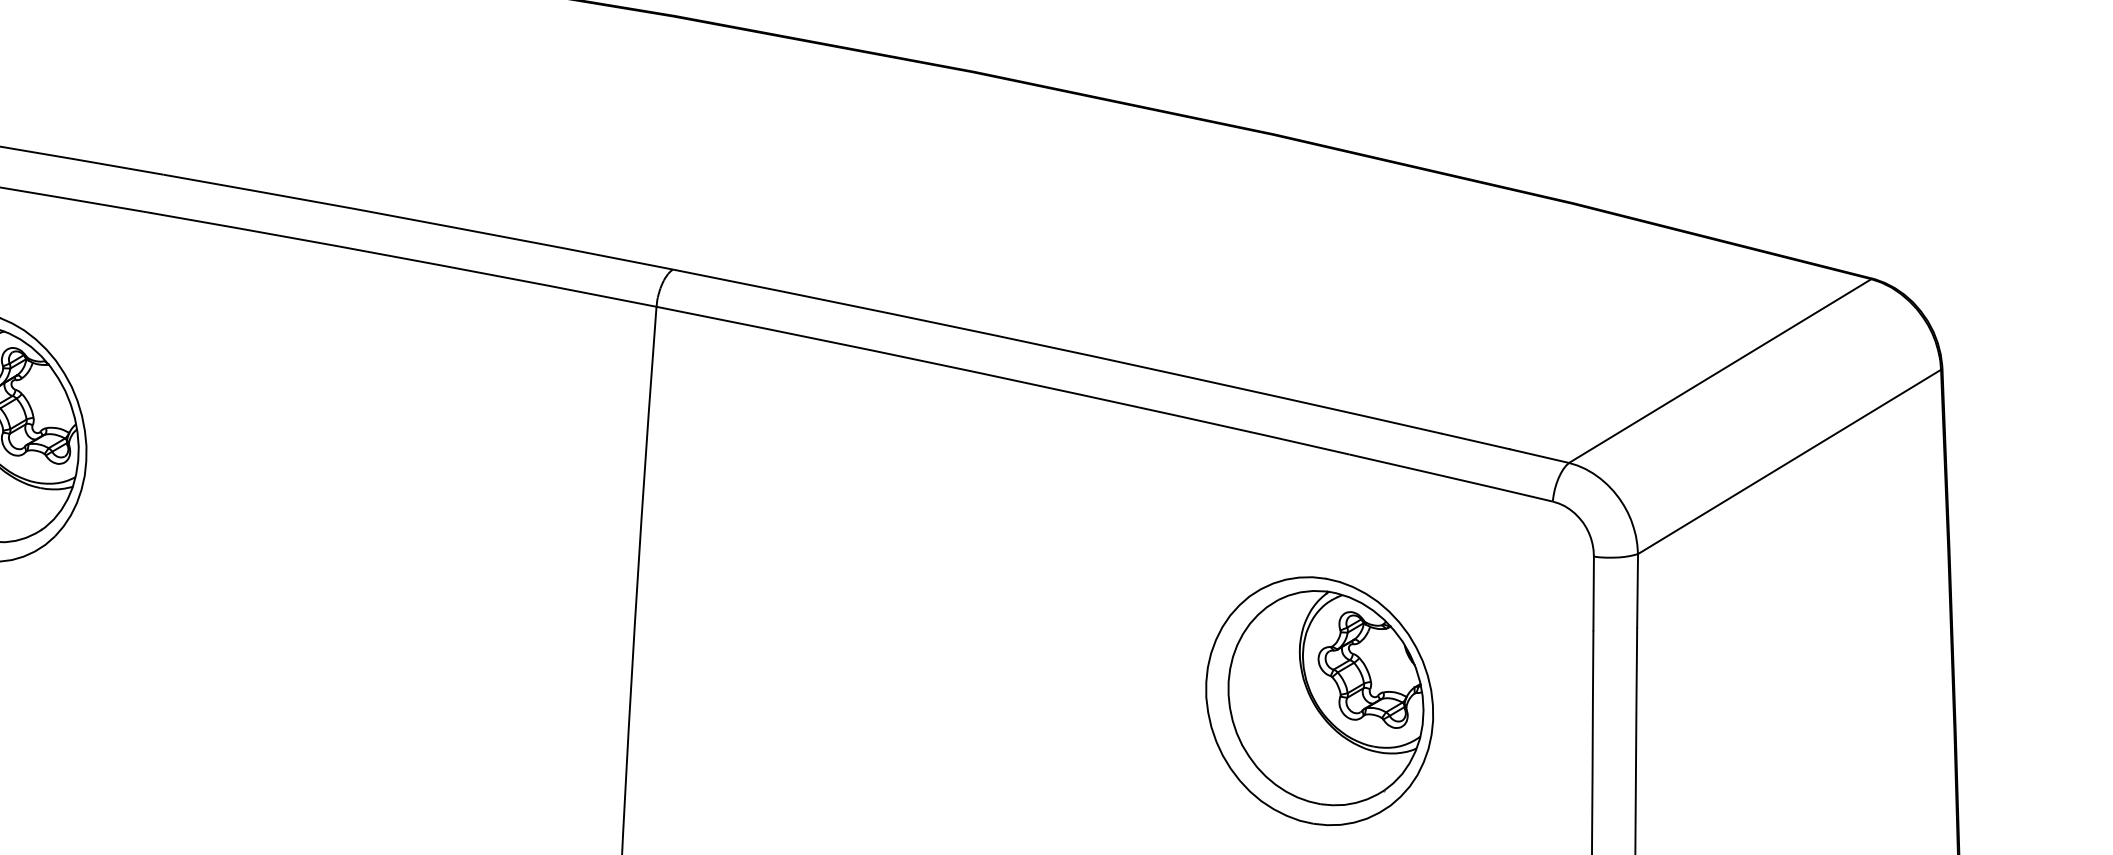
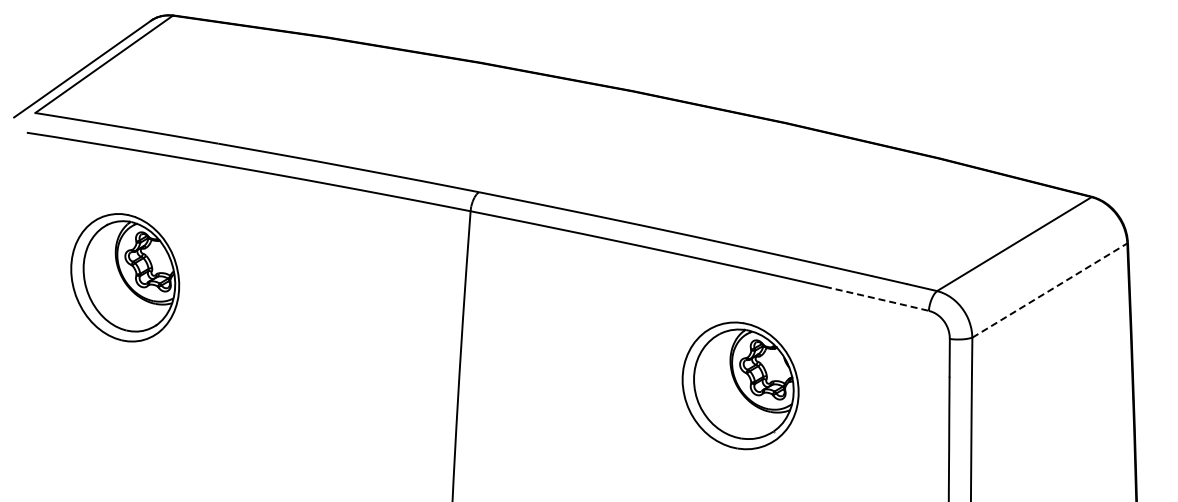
line: (1788, 461) -> (1049, 290), solid -> dashed
line: (1452, 477) -> (877, 298), solid -> dashed
part: (1319, 700) -> (740, 385), moved

